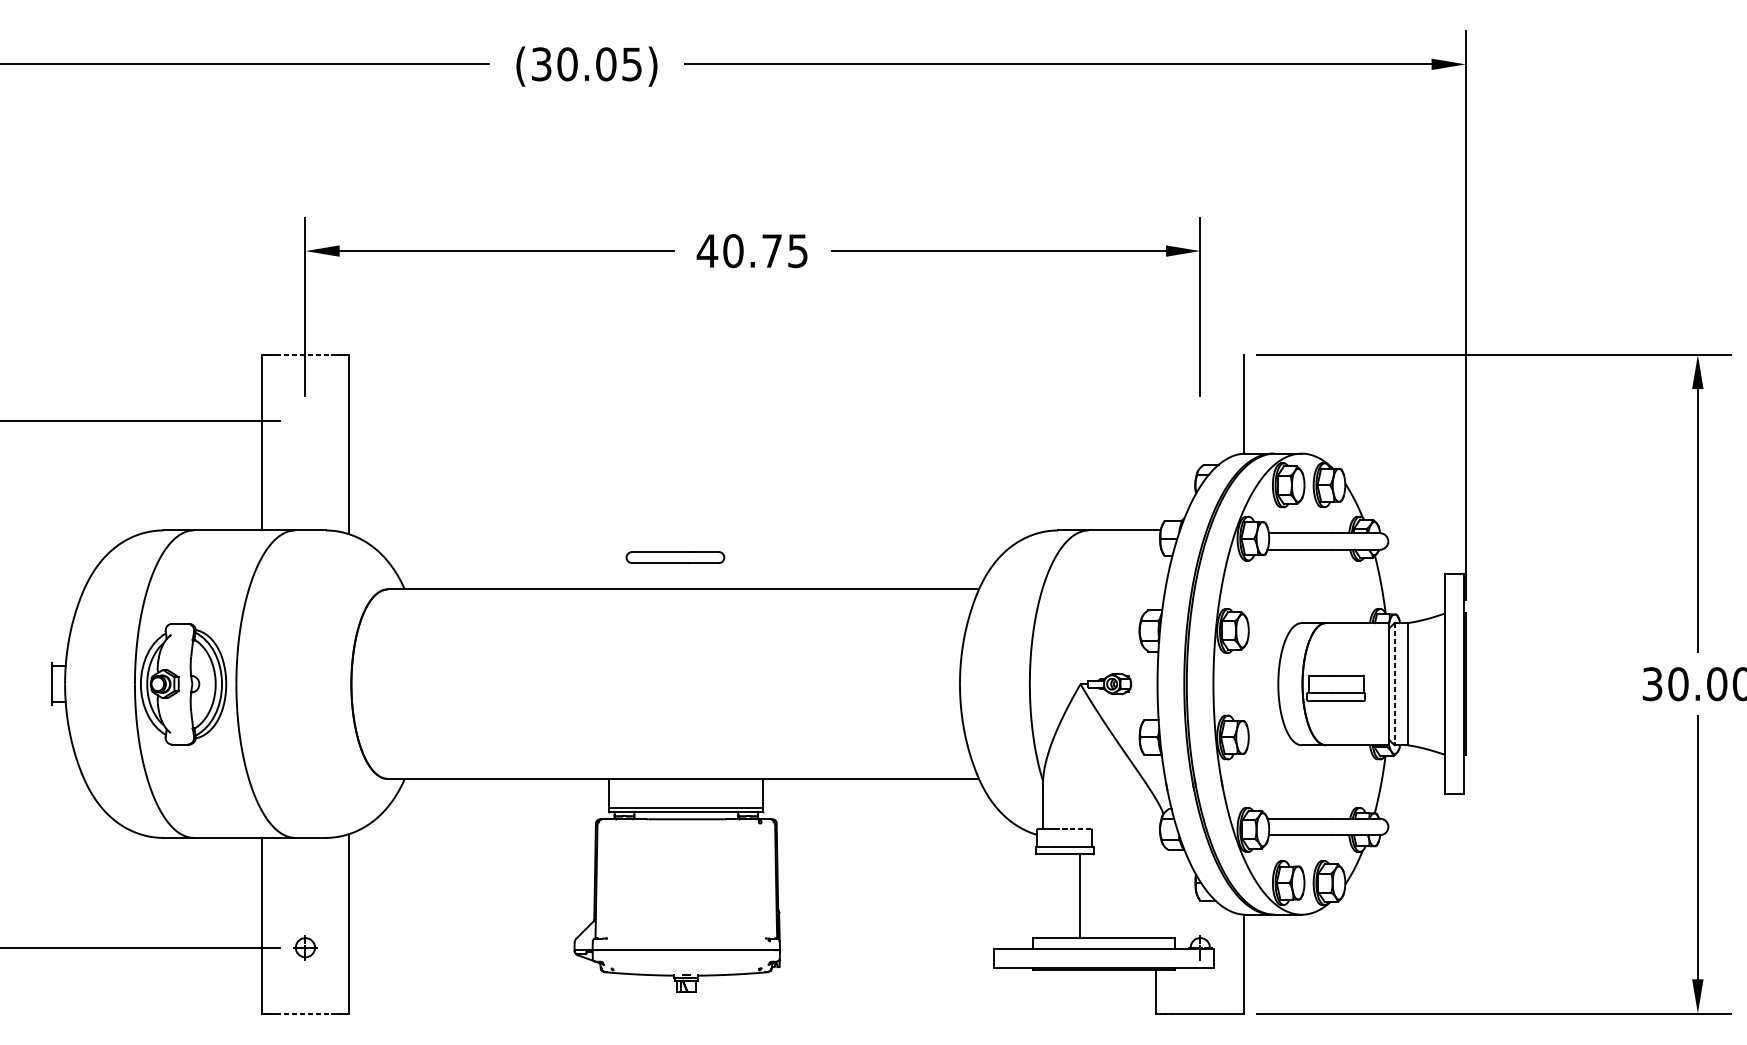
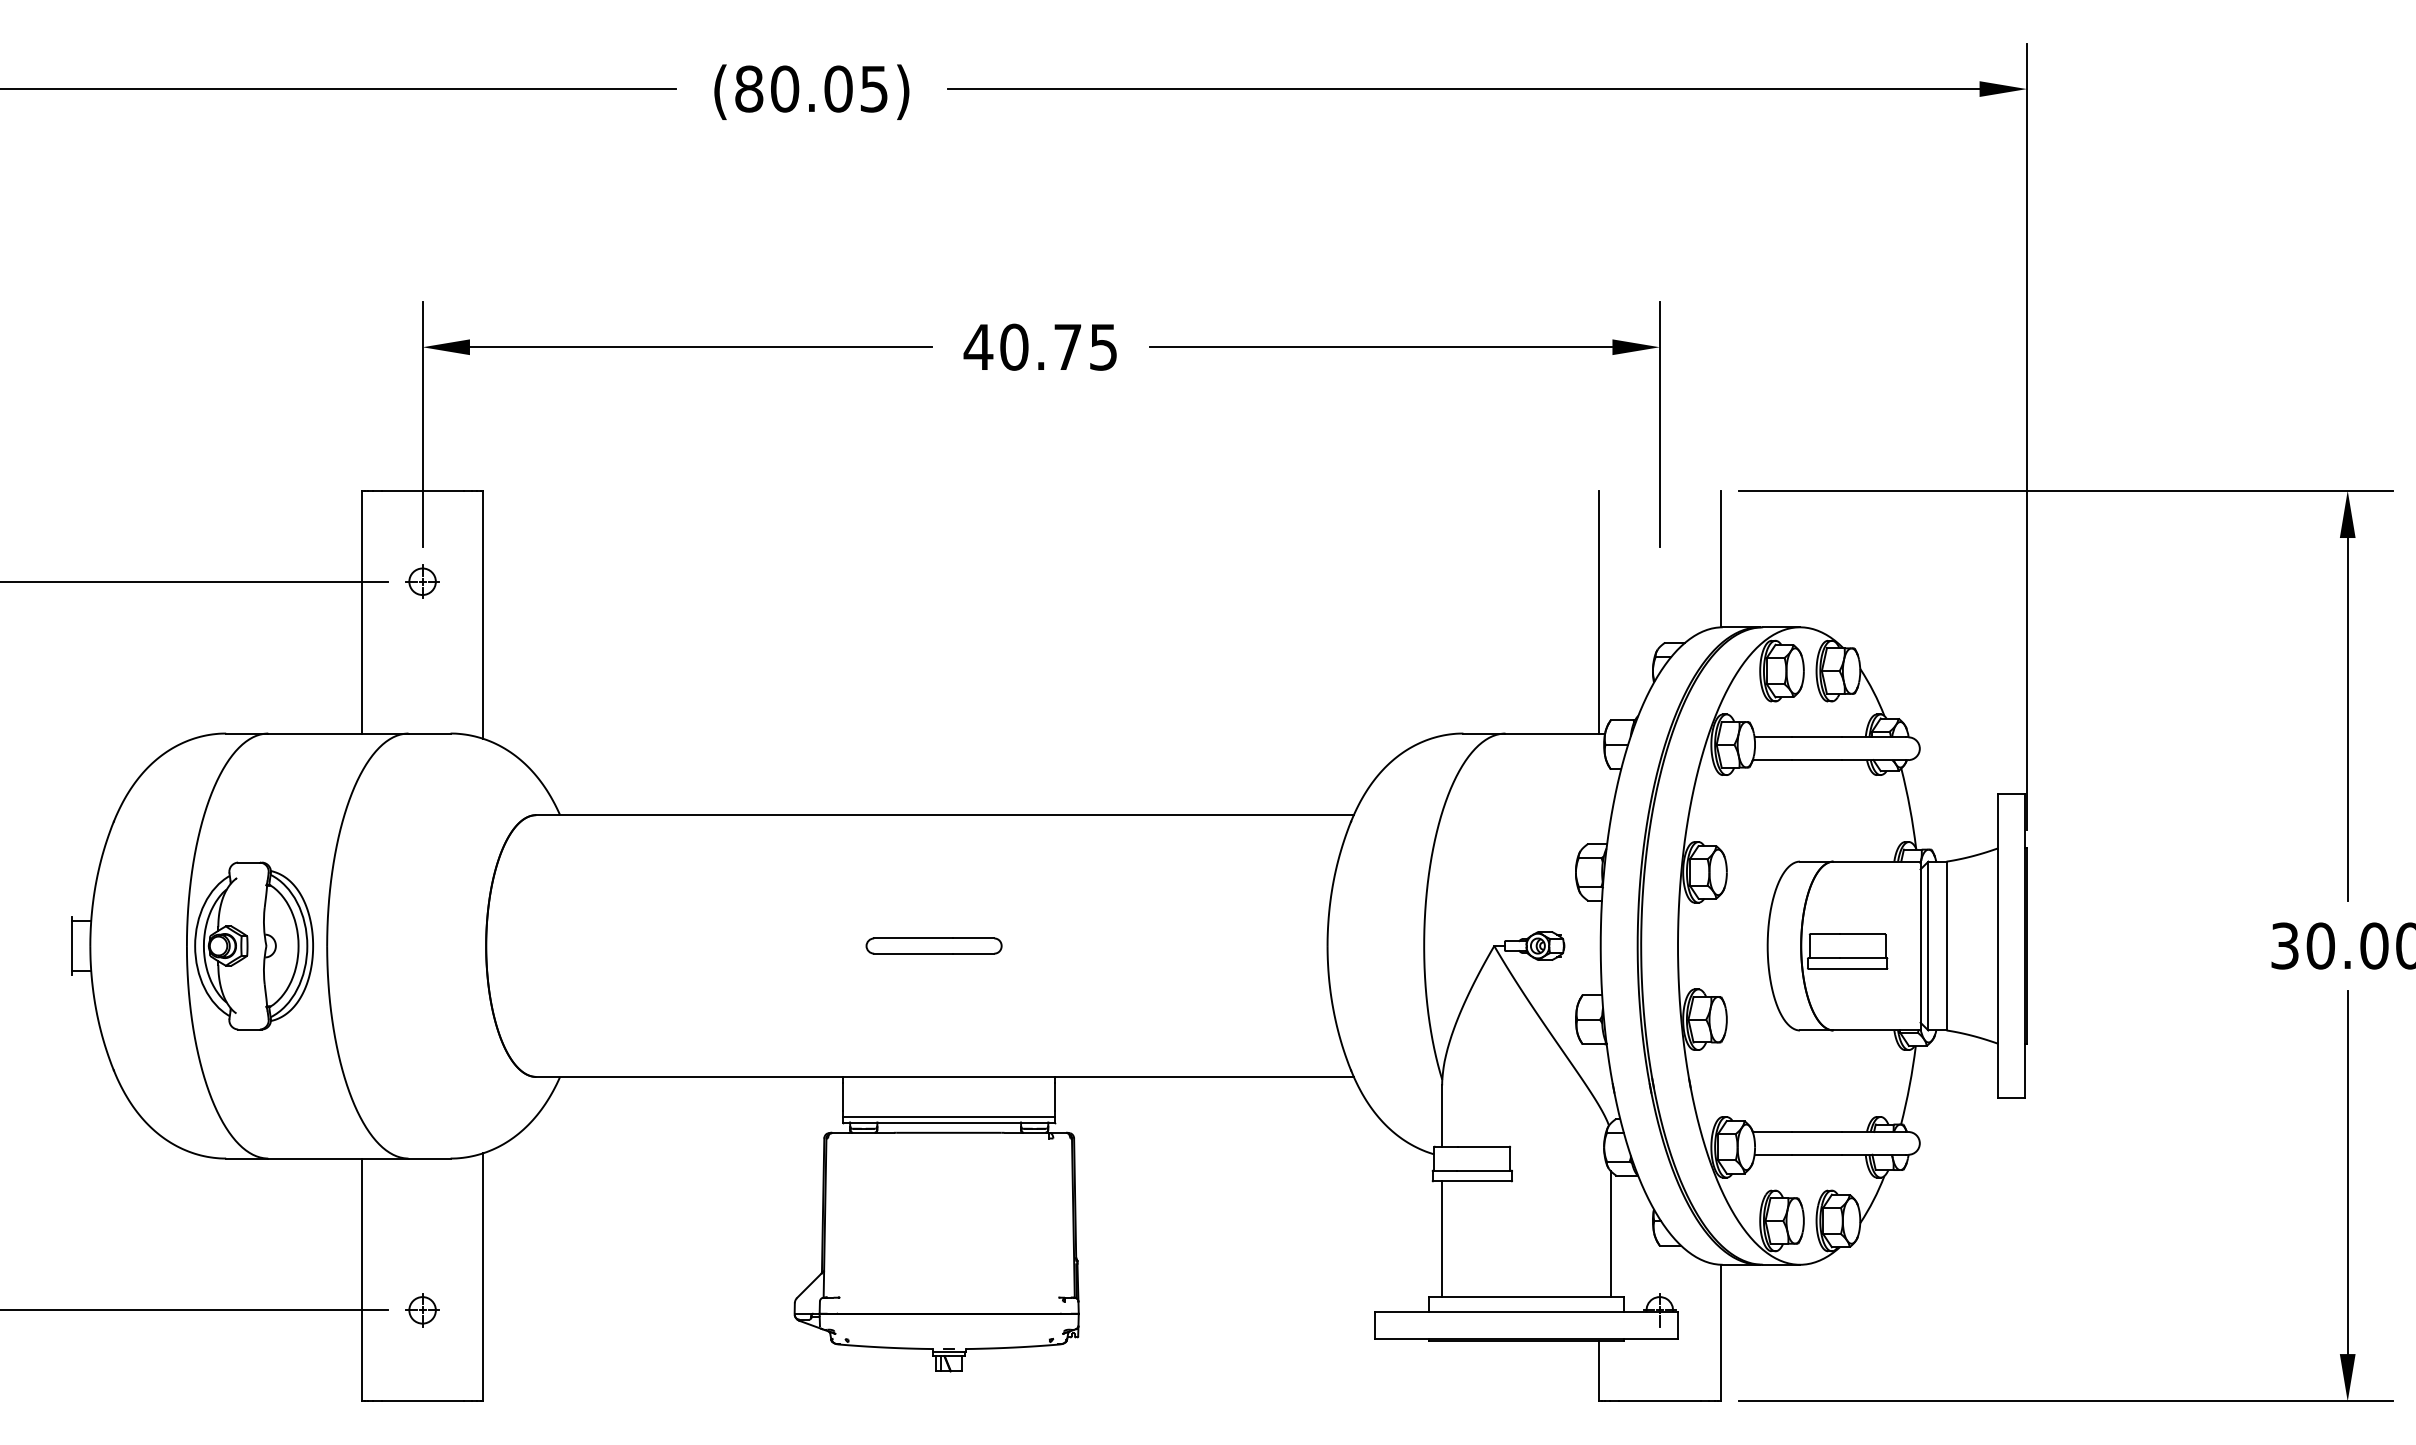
text: (541, 63) -> (749, 88), (30.05) -> (80.05)
line: (305, 354) -> (422, 490), dashed -> solid
part: (305, 420) -> (422, 581), added
line: (1156, 442) -> (1599, 611), added
part: (674, 557) -> (933, 945), moved
line: (1394, 684) -> (1928, 946), dashed -> solid
line: (1072, 829) -> (1483, 1146), dashed -> solid
line: (1165, 892) -> (1611, 1234), added
line: (1080, 896) -> (1442, 1239), moved
line: (305, 1013) -> (422, 1401), dashed -> solid

